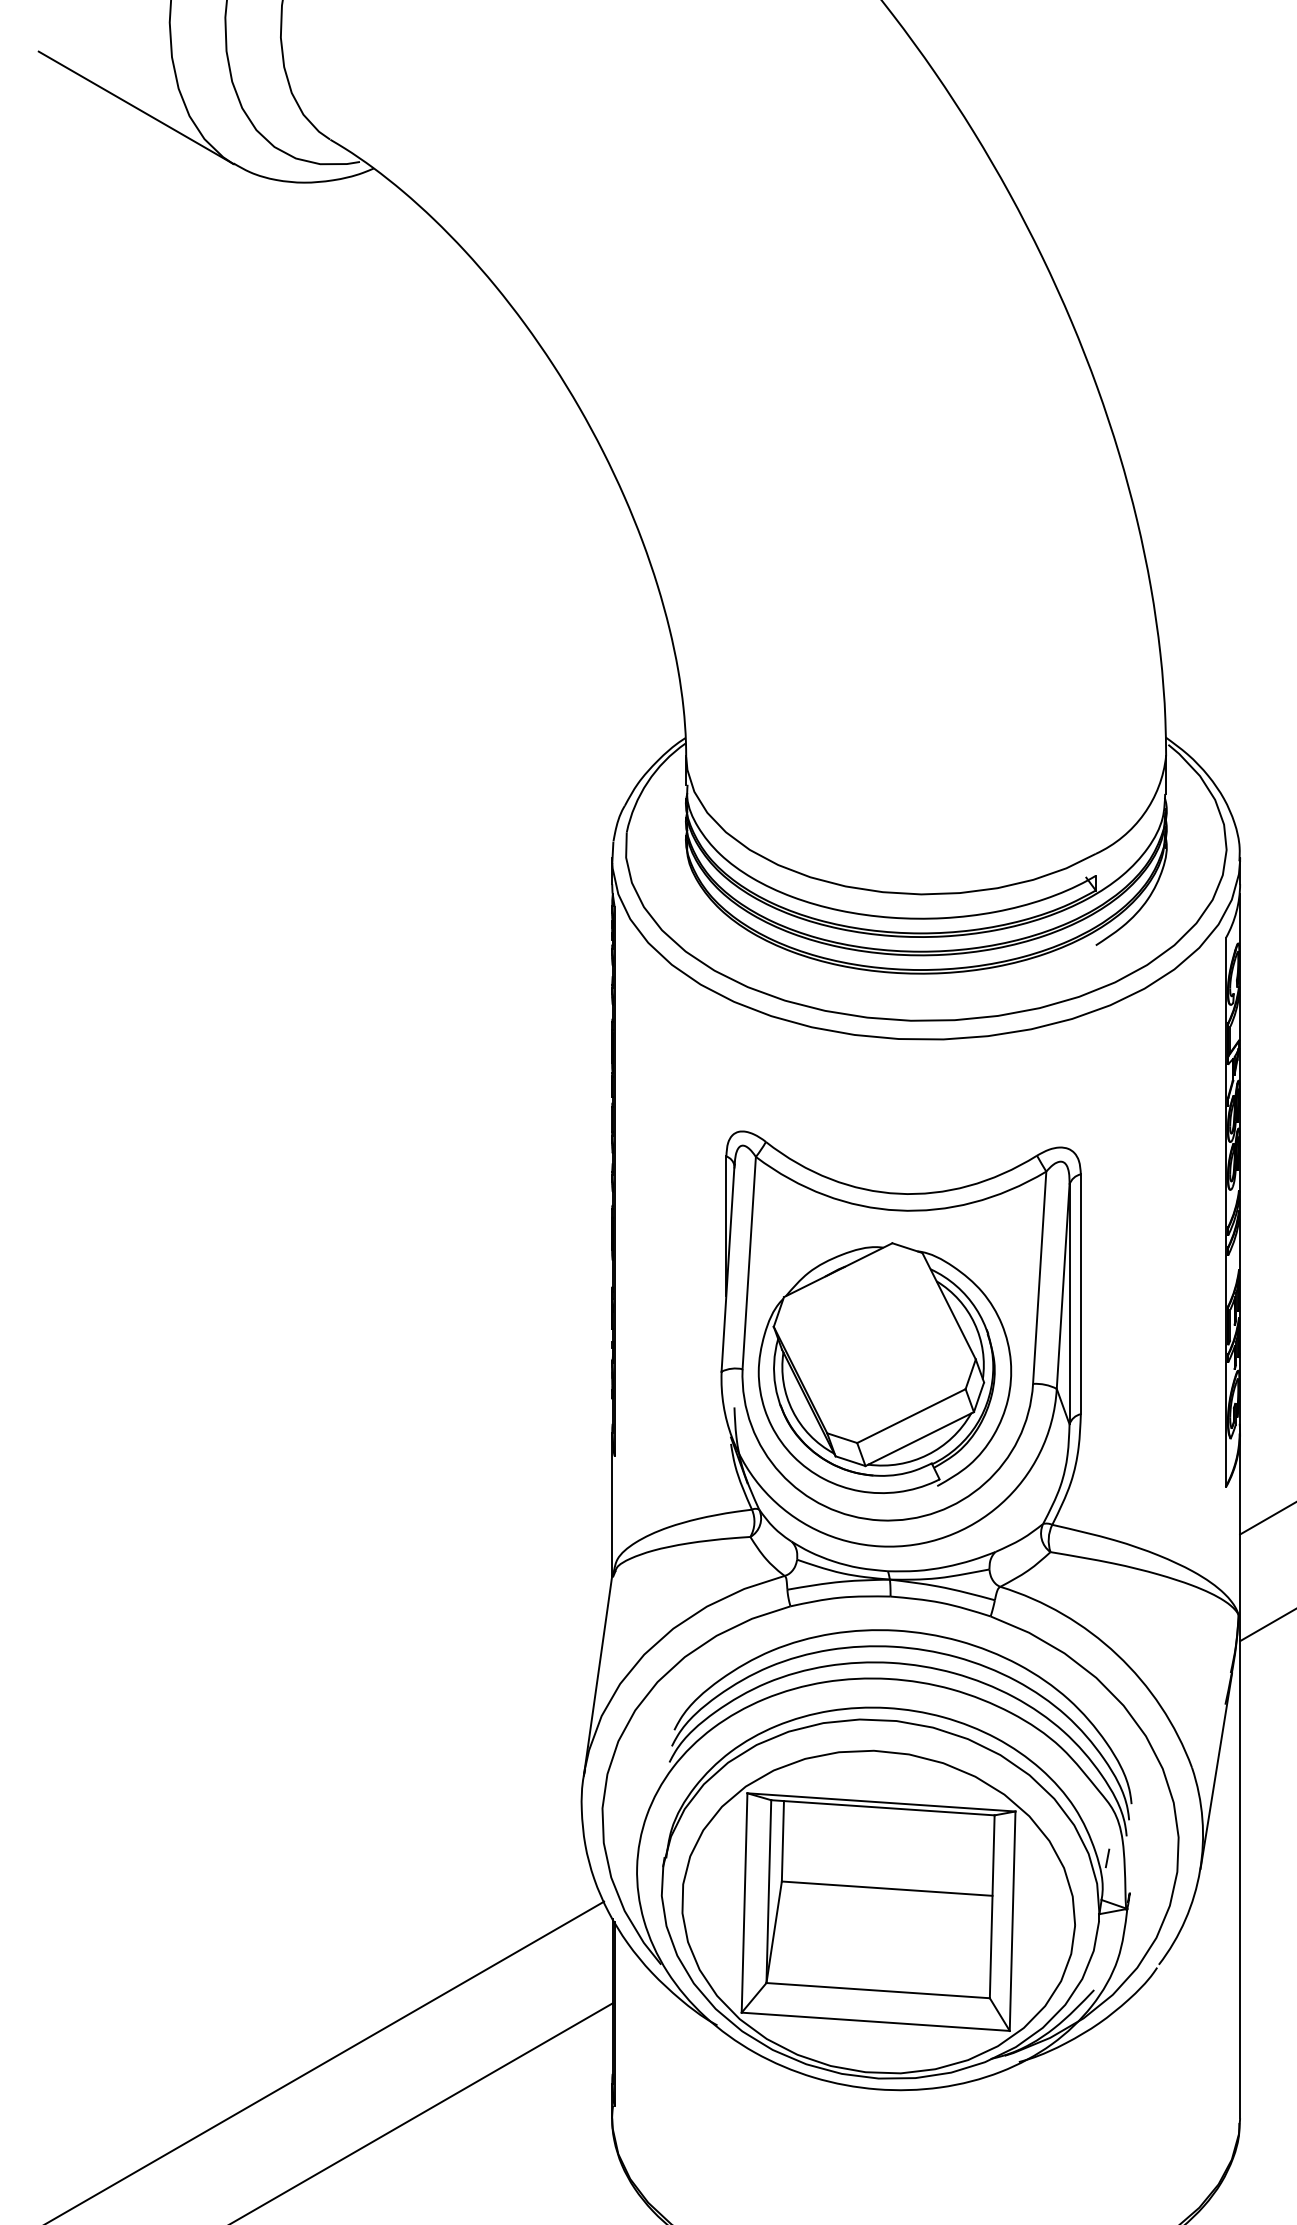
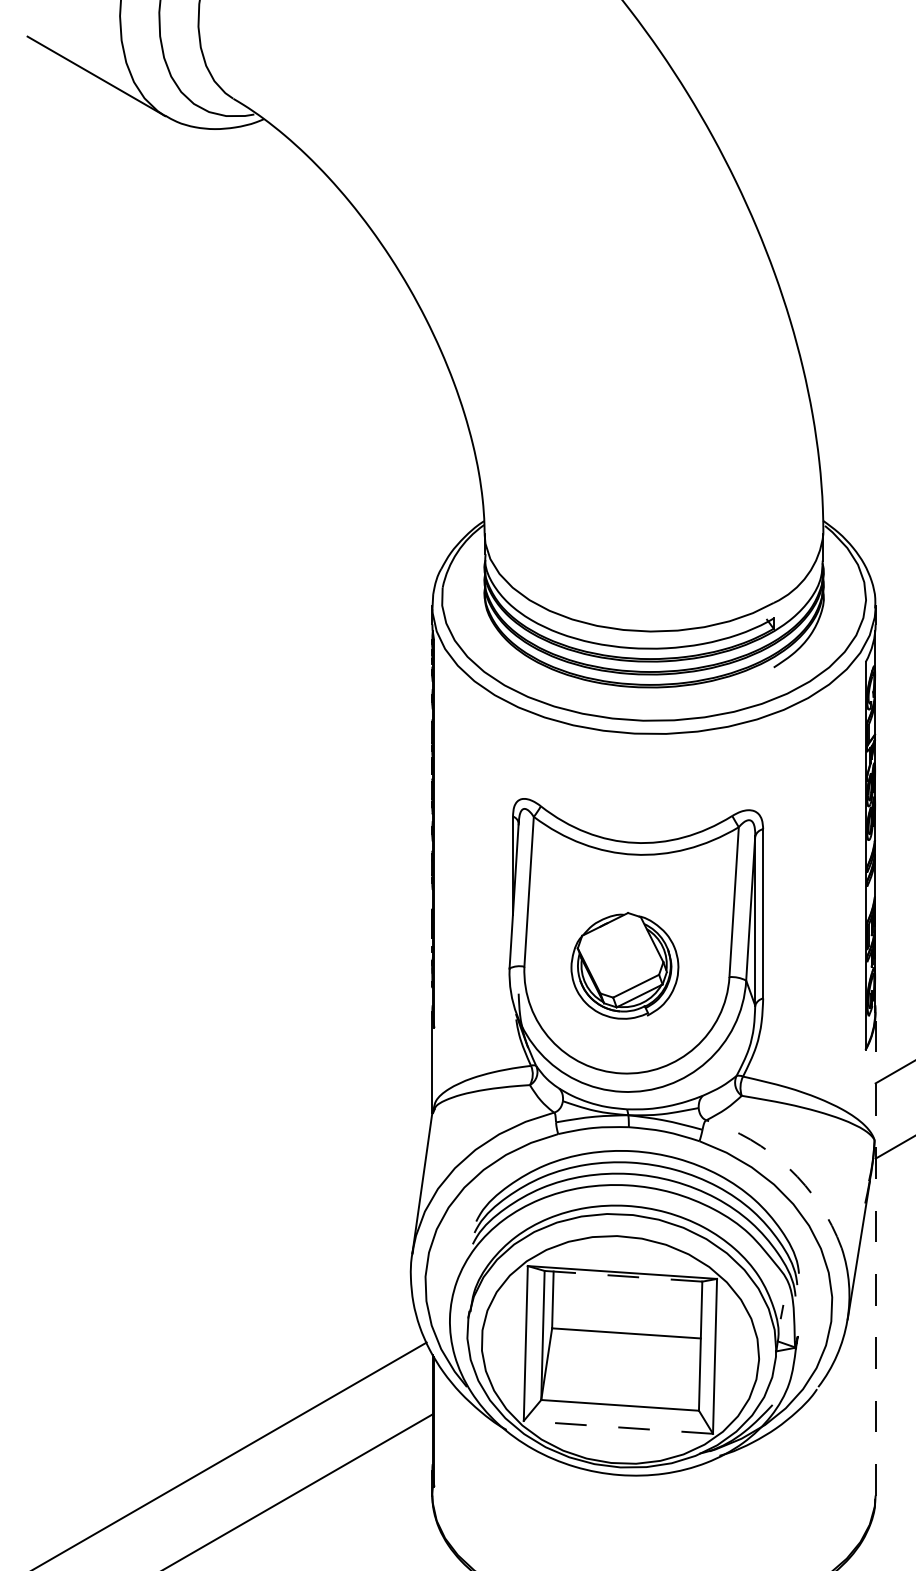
part: (884, 1367) -> (624, 965), size x0.6
arc: (1117, 1654) -> (789, 1168), solid -> dashed
line: (1240, 1775) -> (875, 1253), solid -> dashed
line: (882, 1807) -> (623, 1276), solid -> dashed
line: (875, 2021) -> (618, 1427), solid -> dashed

